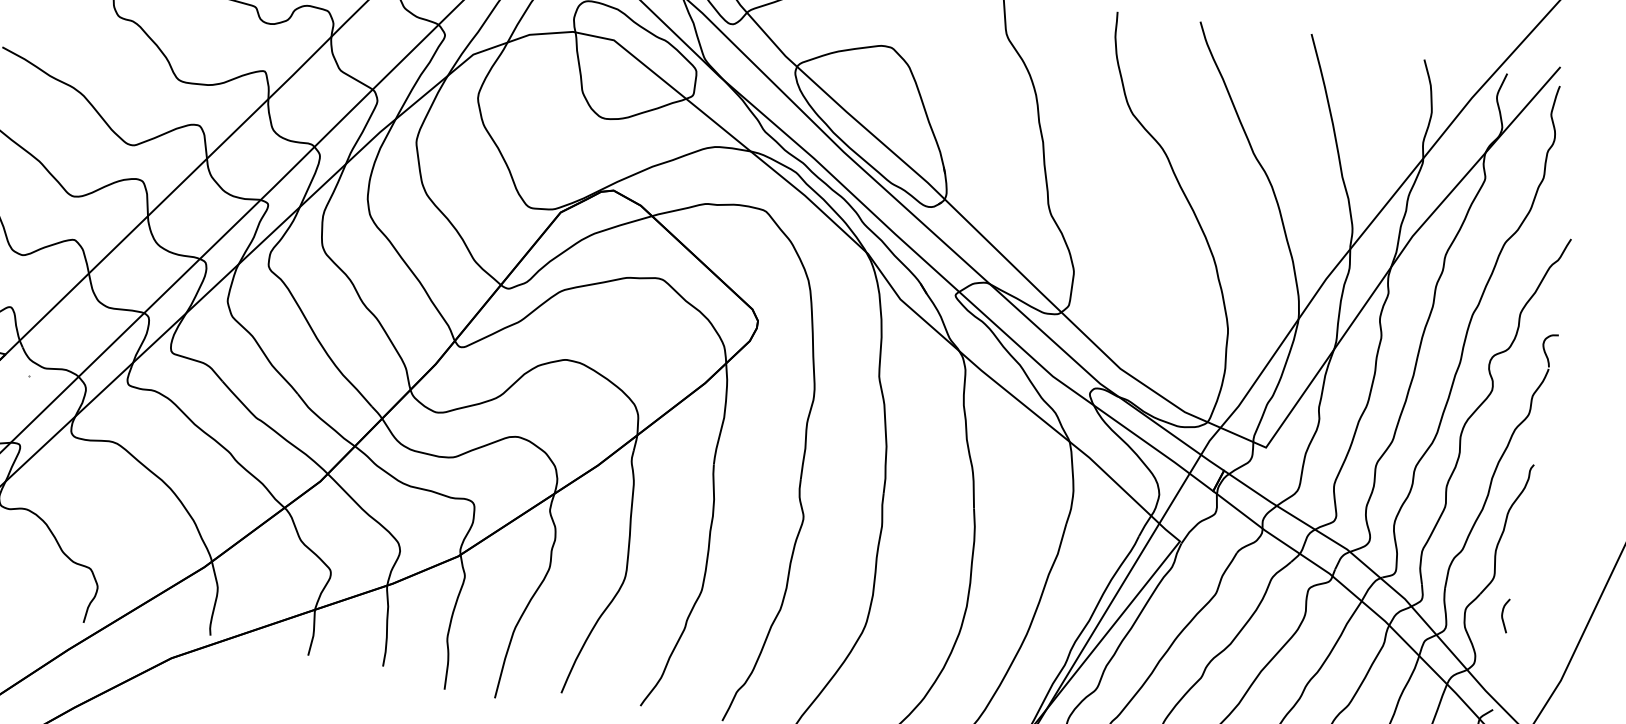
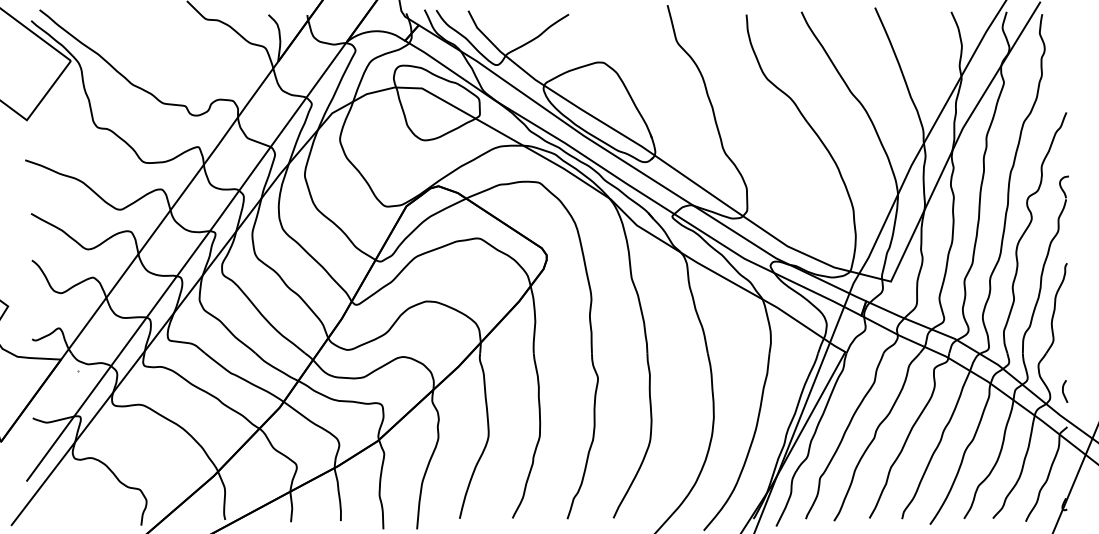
curve: (1503, 615) -> (1063, 391), moved

